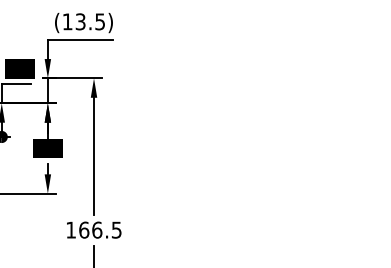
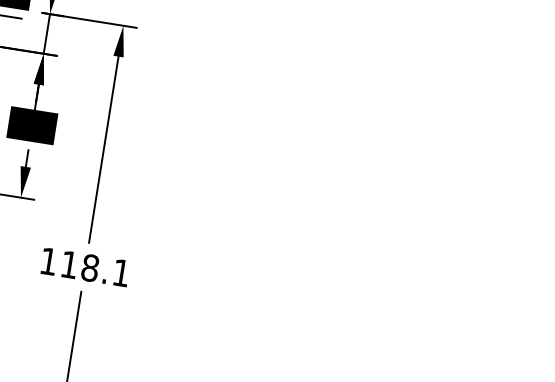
text: (100, 229) -> (95, 267), 166.5 -> 118.1

